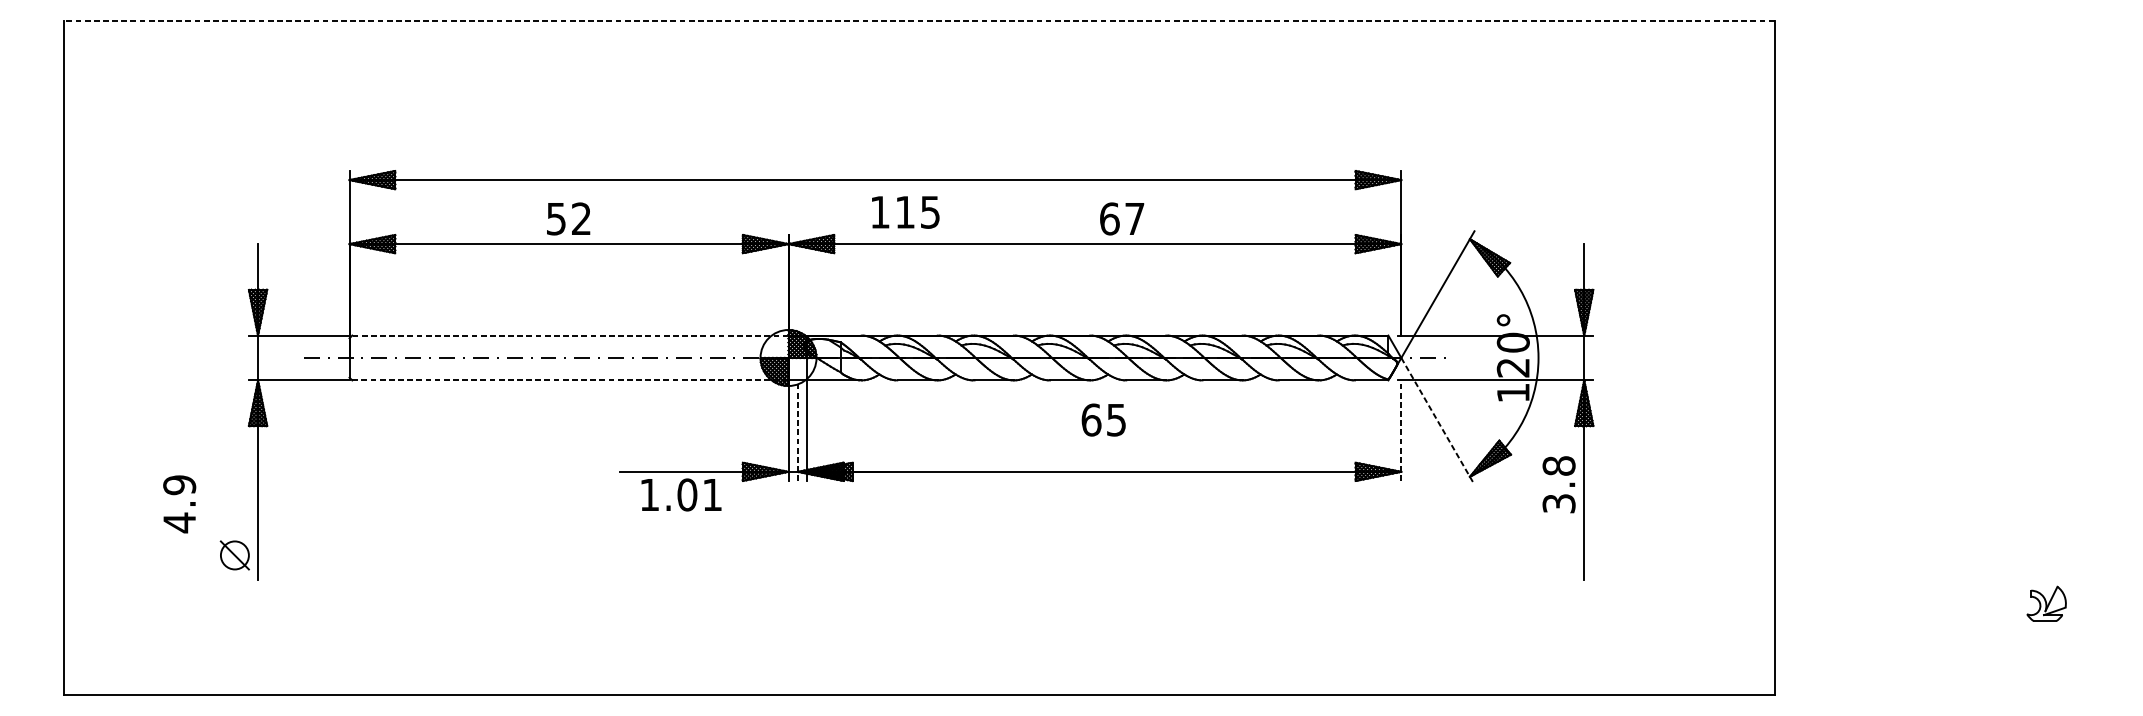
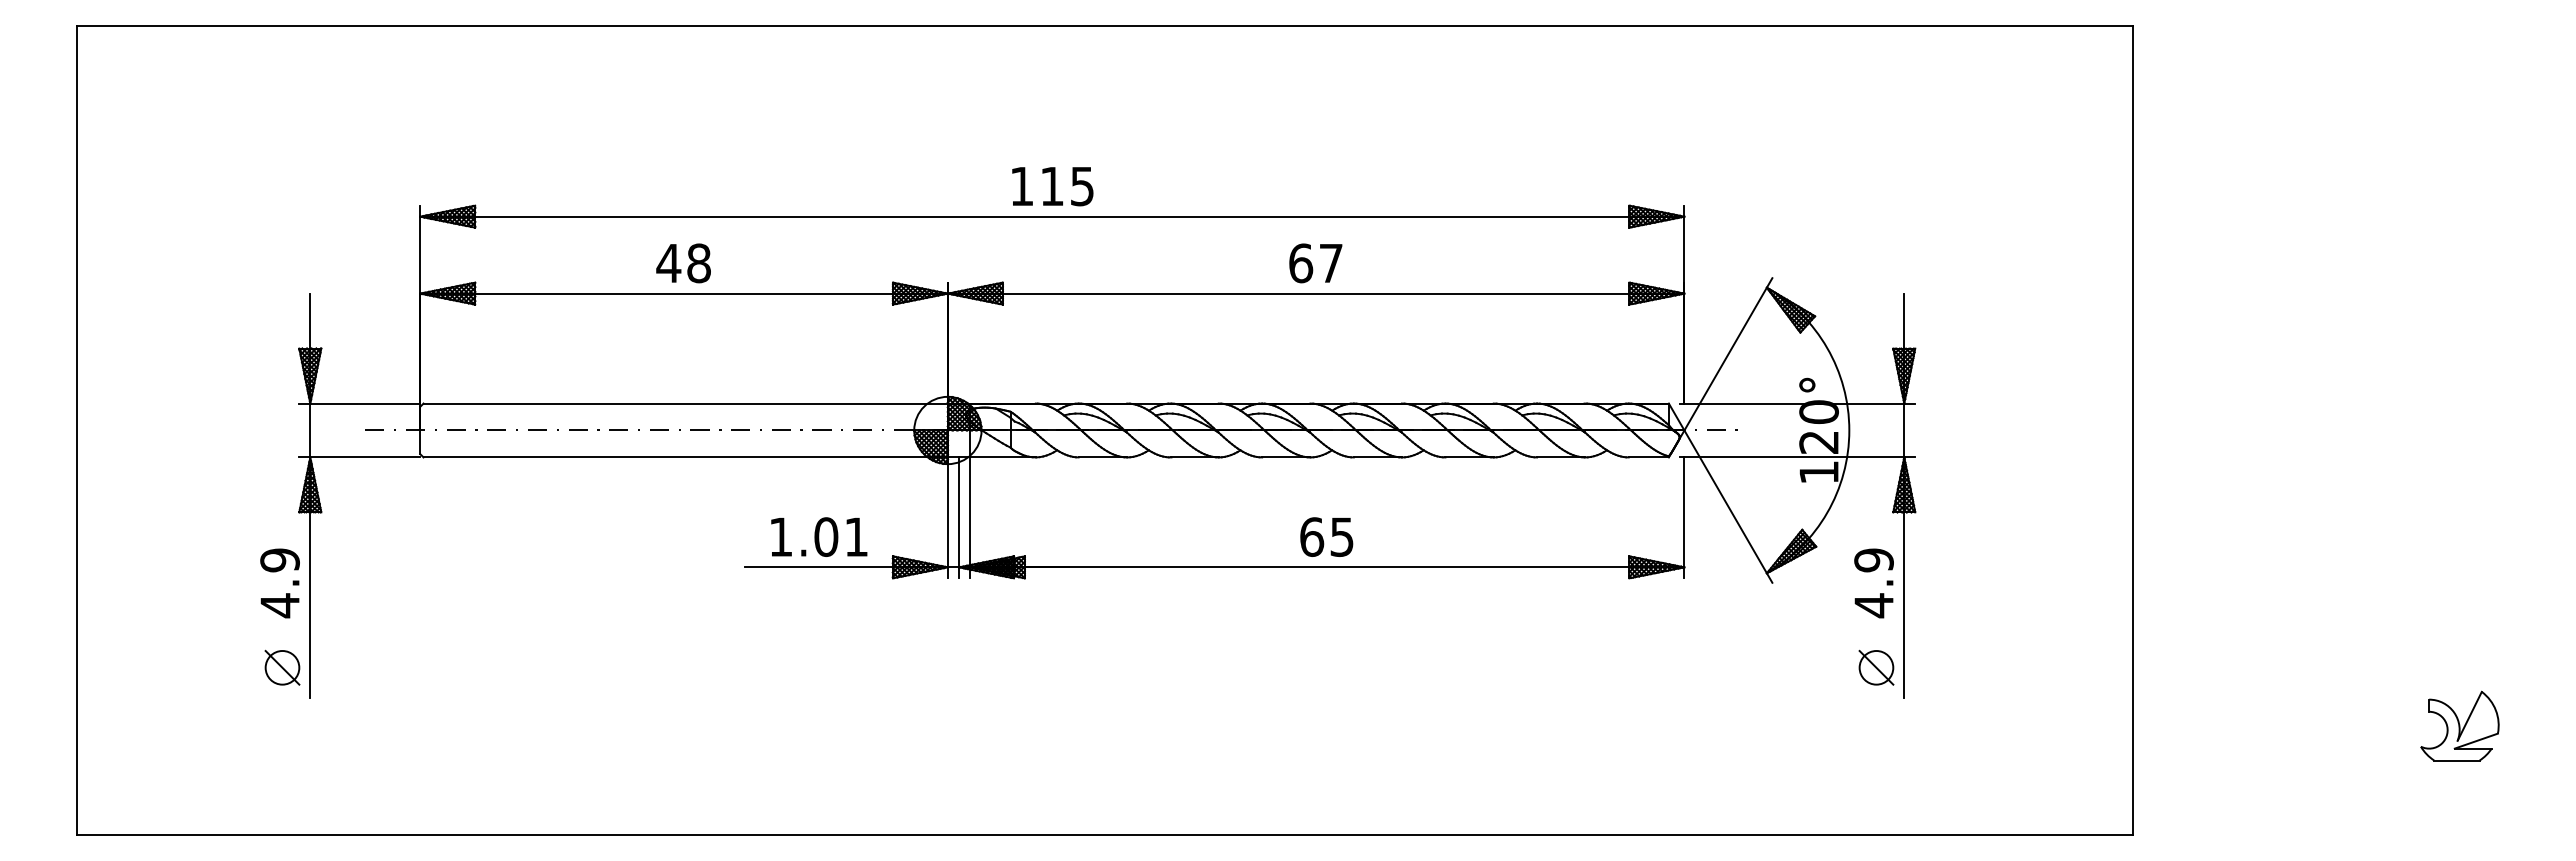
line: (919, 21) -> (1105, 26), dashed -> solid
text: (905, 212) -> (1052, 186), moved
text: (568, 219) -> (683, 263), 52 -> 48
text: (1121, 219) -> (1315, 263), moved
line: (570, 335) -> (685, 403), dashed -> solid
line: (571, 380) -> (686, 457), dashed -> solid
text: (1103, 419) -> (1326, 536), moved
line: (1437, 421) -> (1728, 506), dashed -> solid
line: (798, 430) -> (959, 517), dashed -> solid
line: (1401, 430) -> (1684, 517), dashed -> solid
text: (1558, 485) -> (1873, 583), 3.8 -> 4.9
text: (681, 494) -> (819, 536), moved
text: (179, 504) -> (279, 583), moved
part: (1561, 555) -> (1876, 667), added
part: (2046, 603) -> (2459, 725), size x1.67

